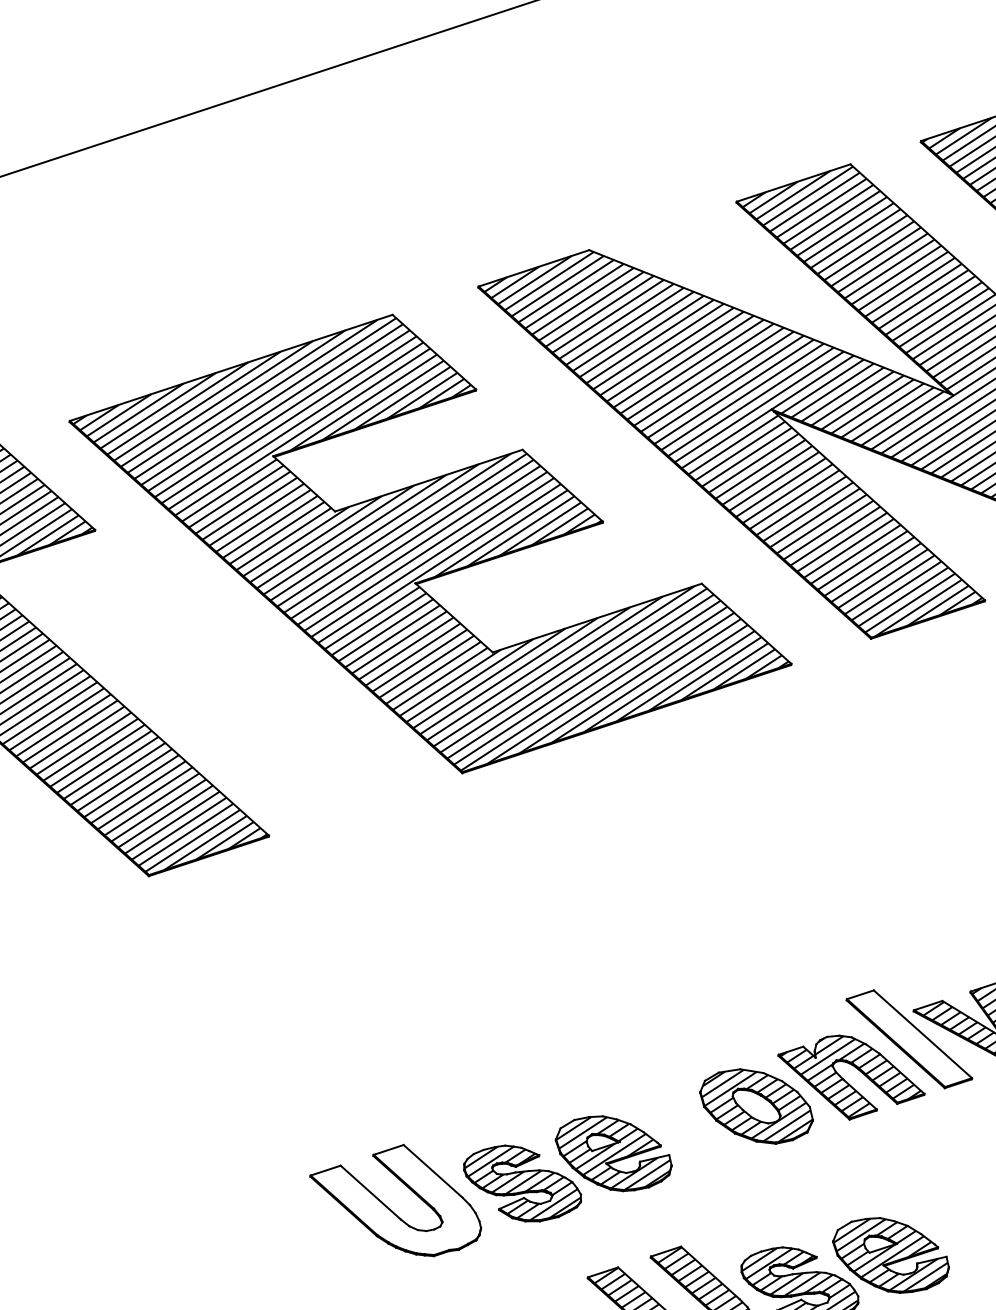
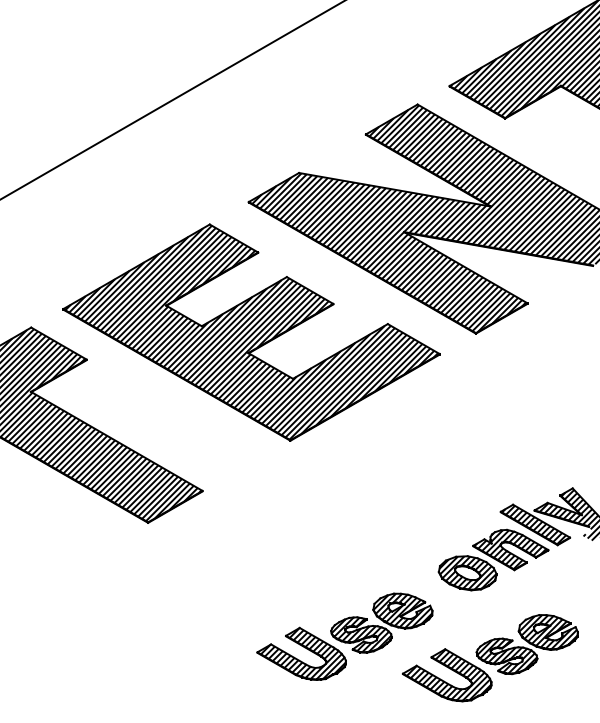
hatch: (907, 1038) -> (534, 524), added
hatch: (398, 1196) -> (302, 653), added

